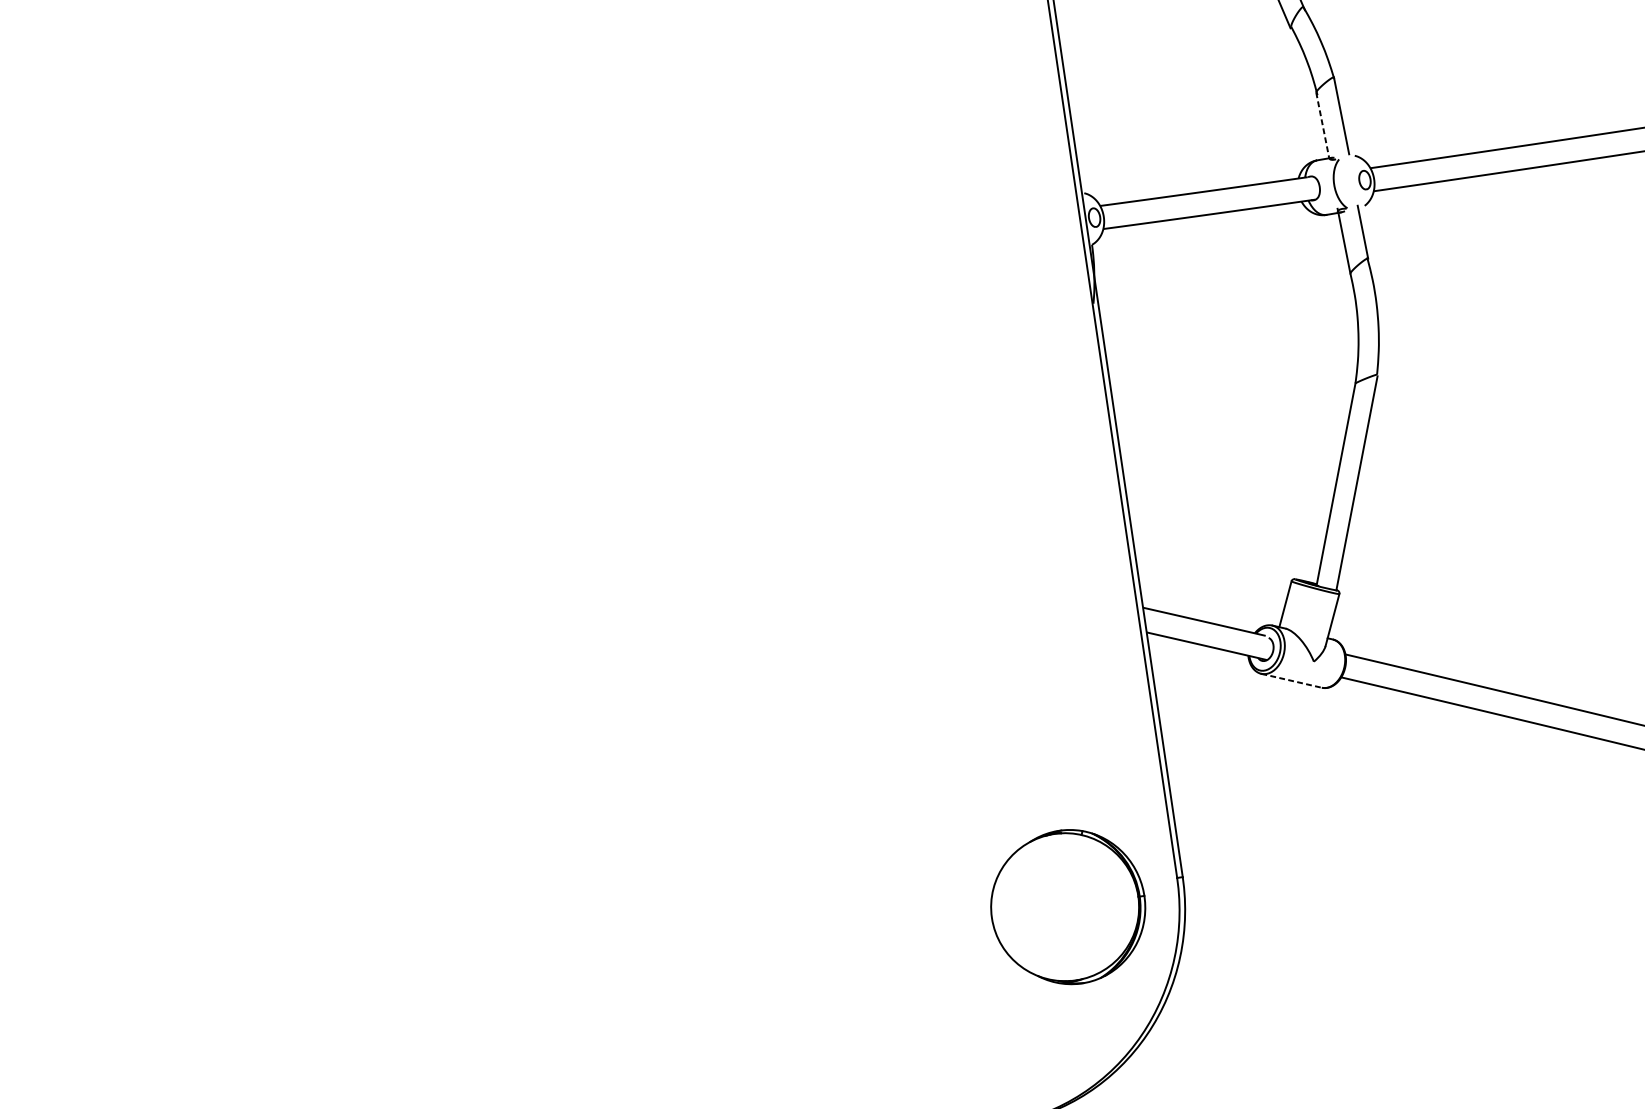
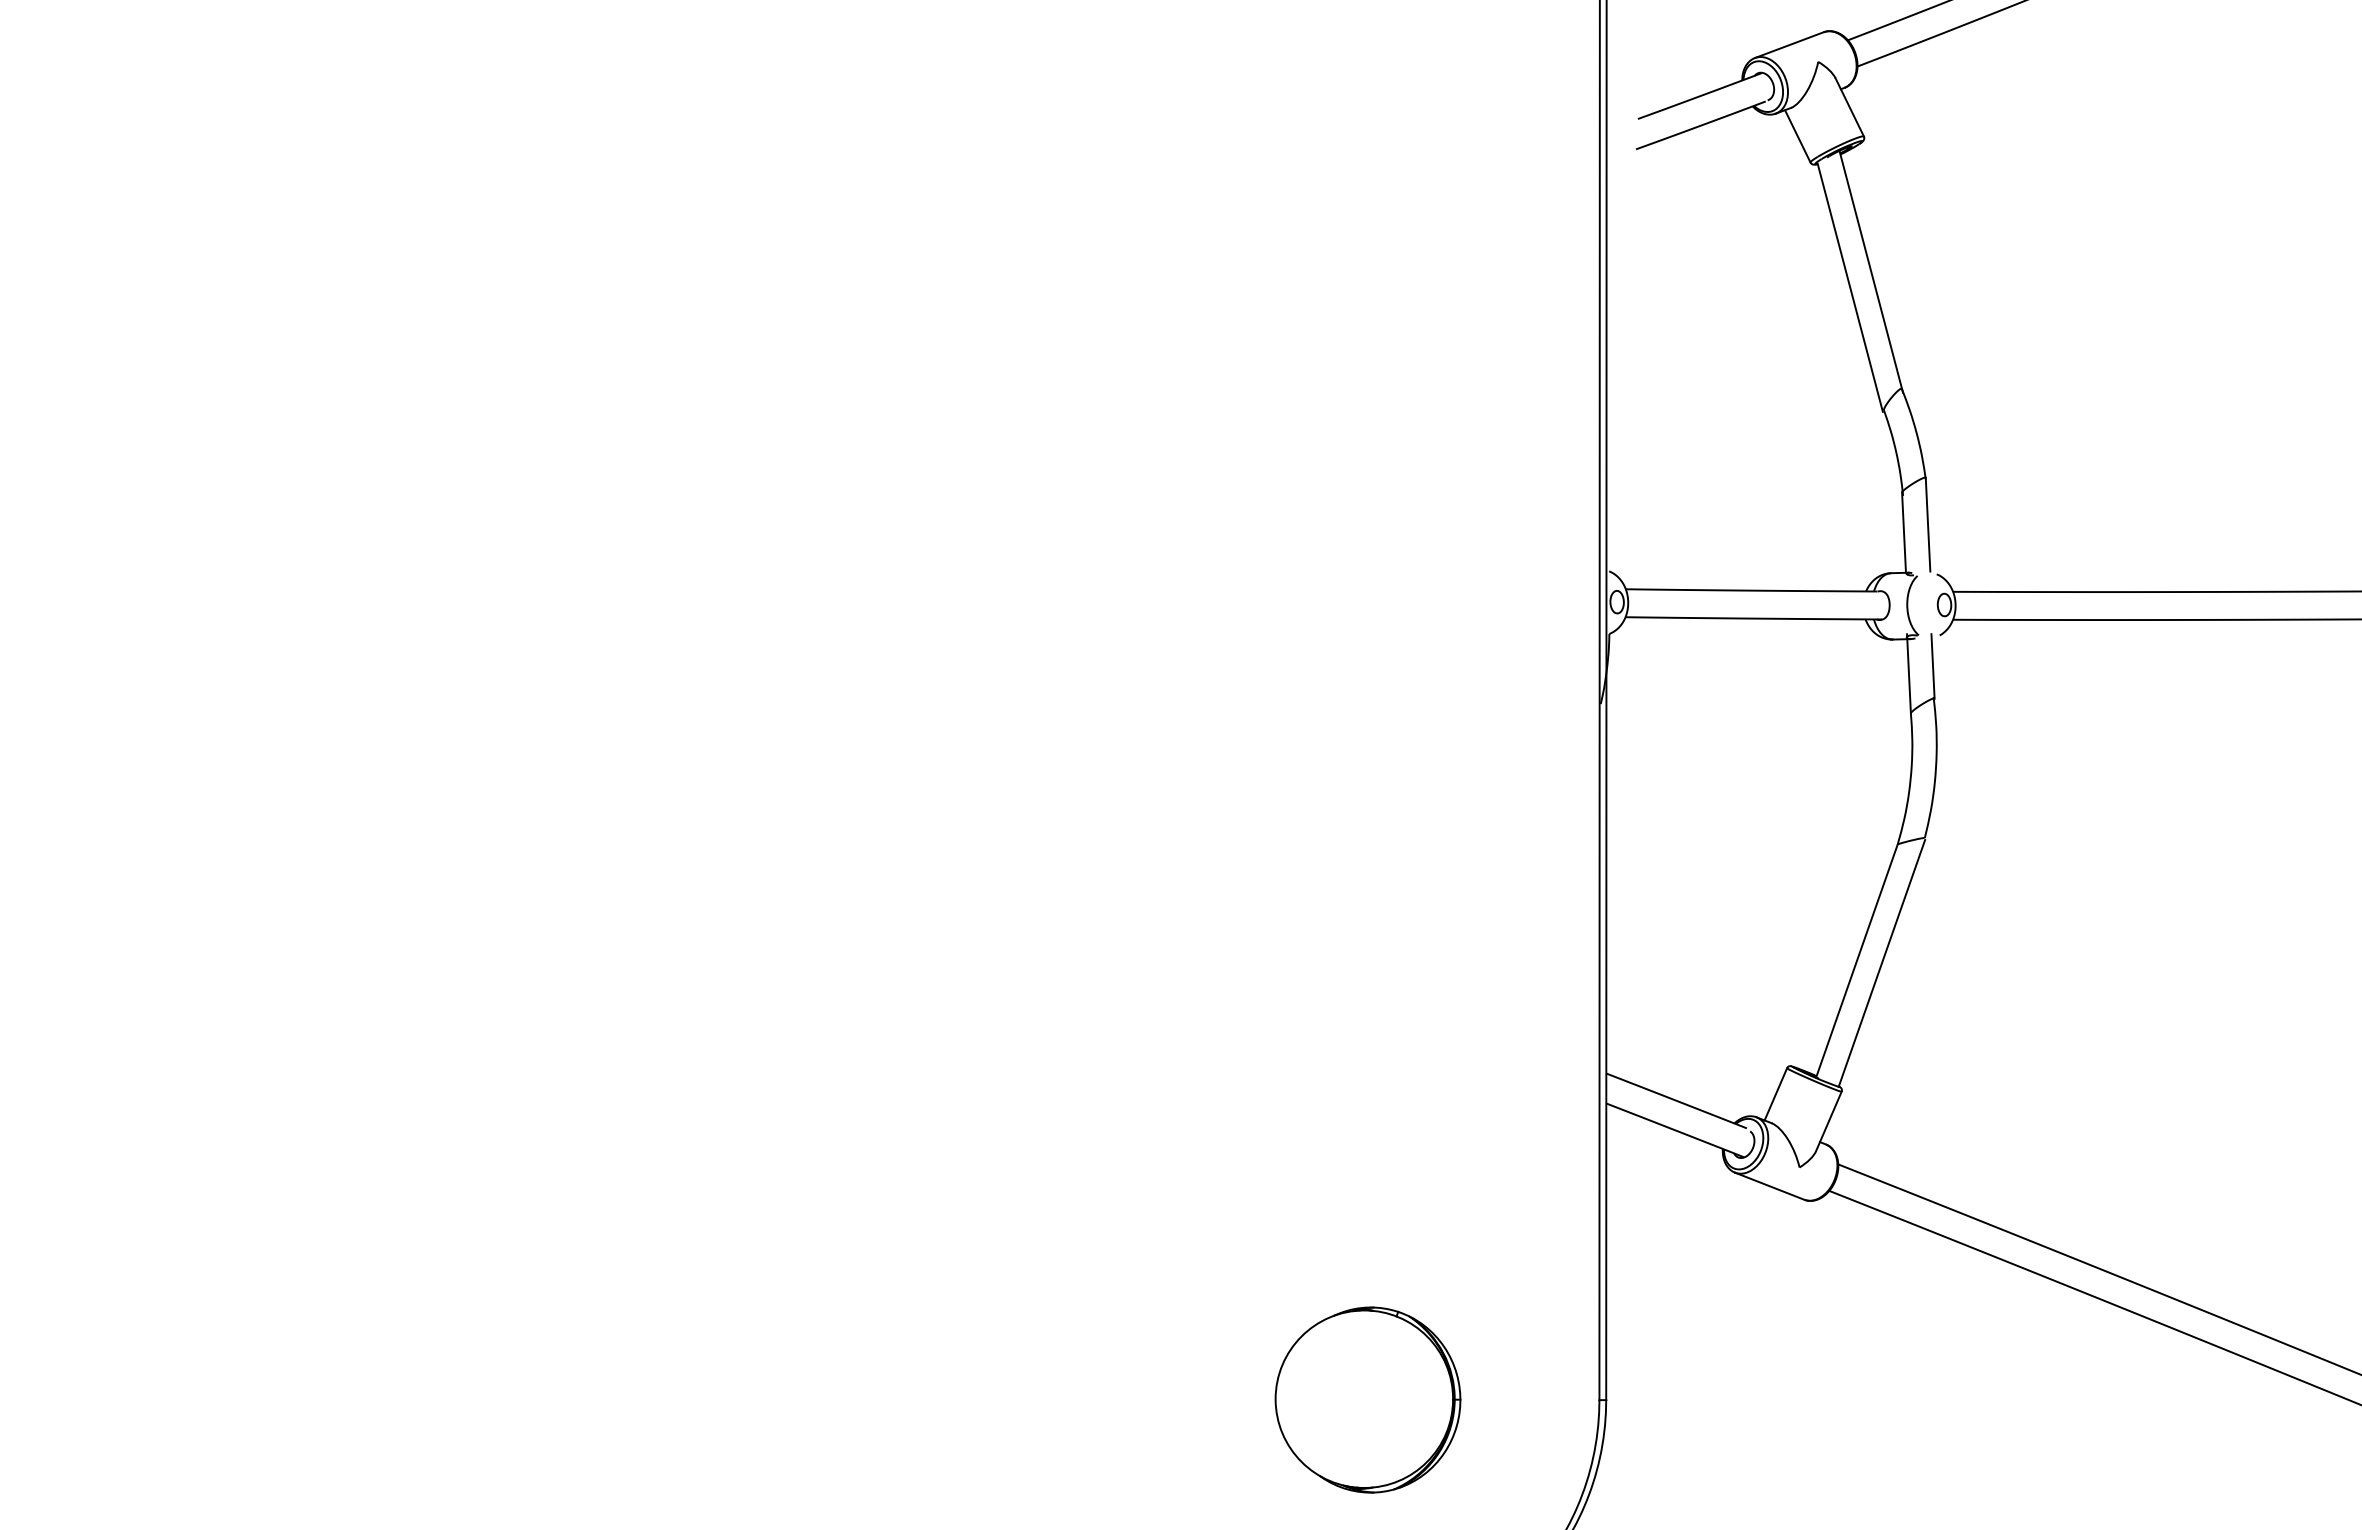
line: (1323, 126) -> (1904, 533), dashed -> solid
line: (1292, 680) -> (1770, 1186), dashed -> solid
part: (1067, 907) -> (1367, 1399), moved

